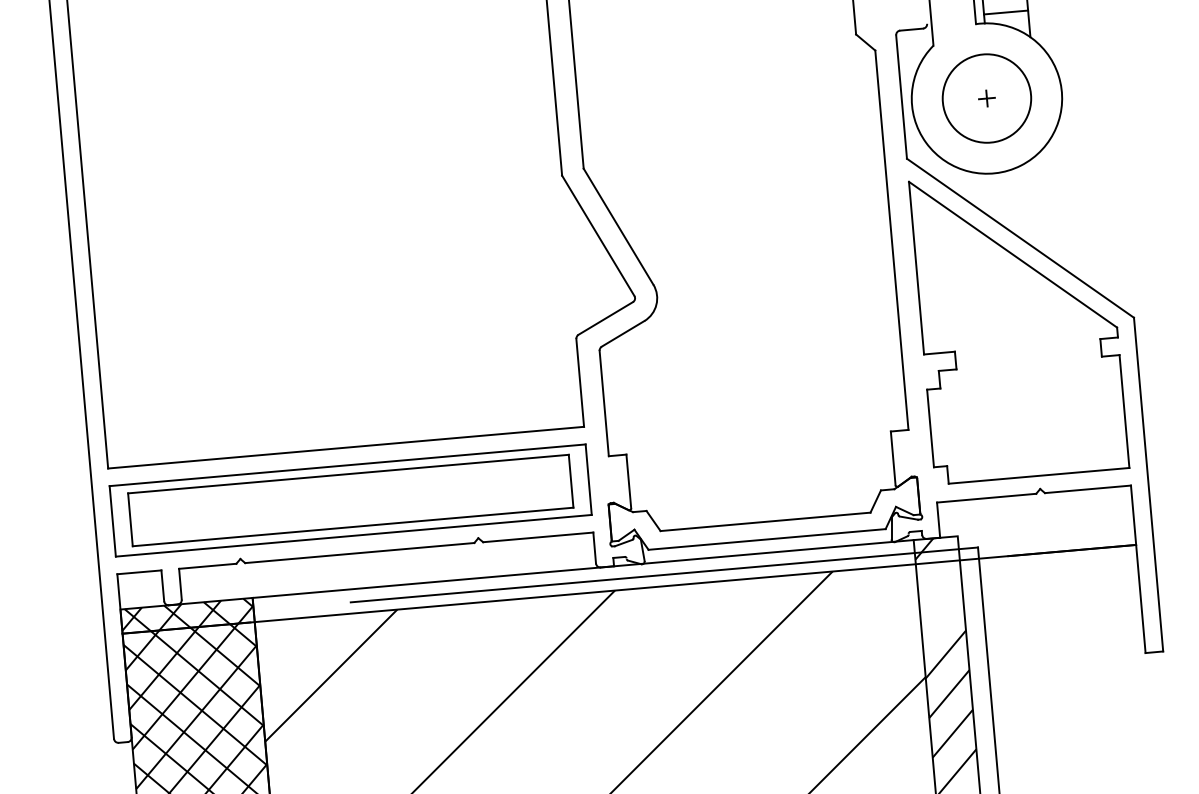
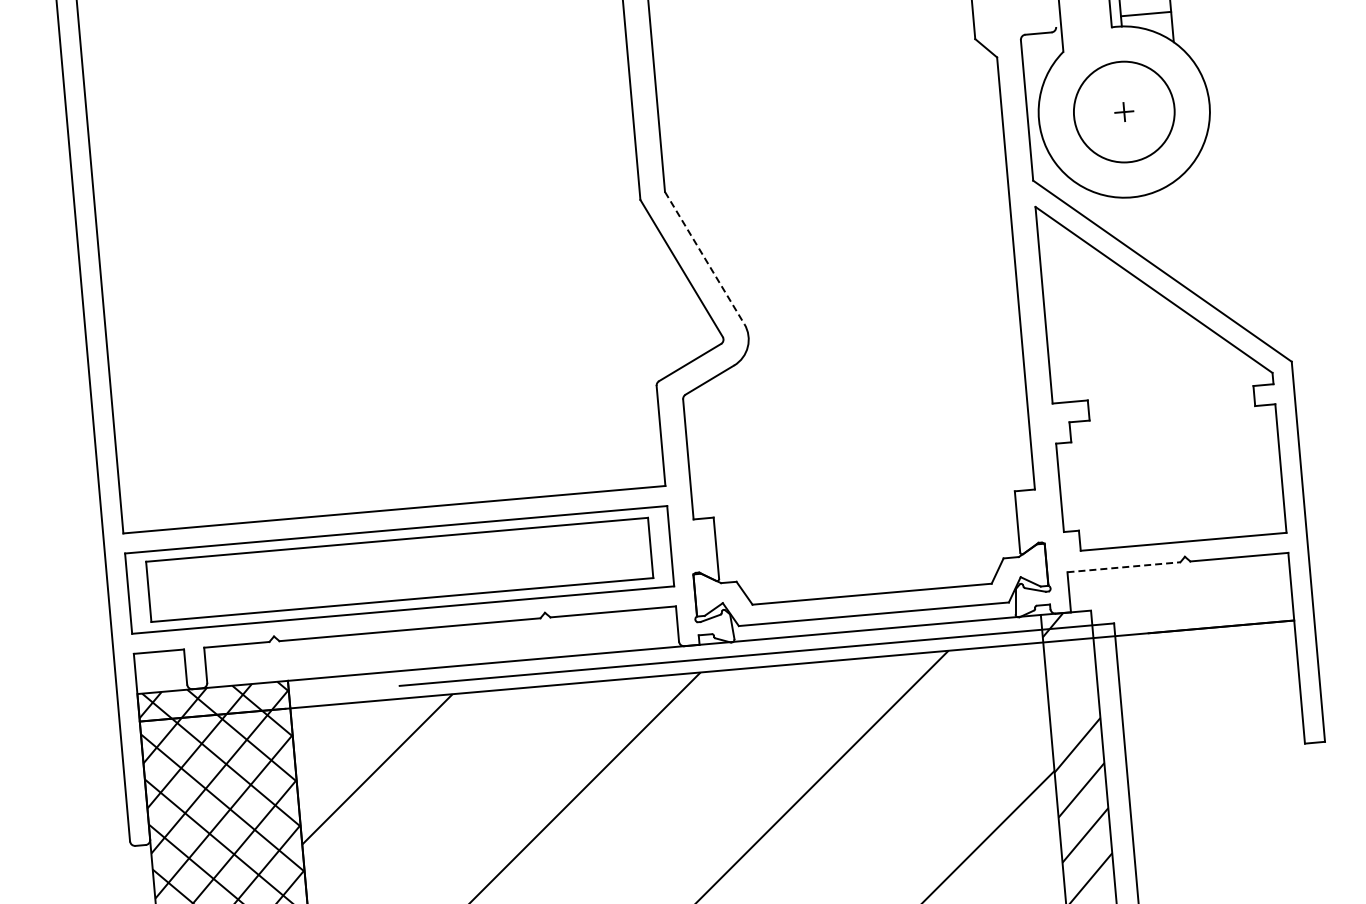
line: (618, 227) -> (704, 258), solid -> dashed
line: (986, 498) -> (1123, 567), solid -> dashed

